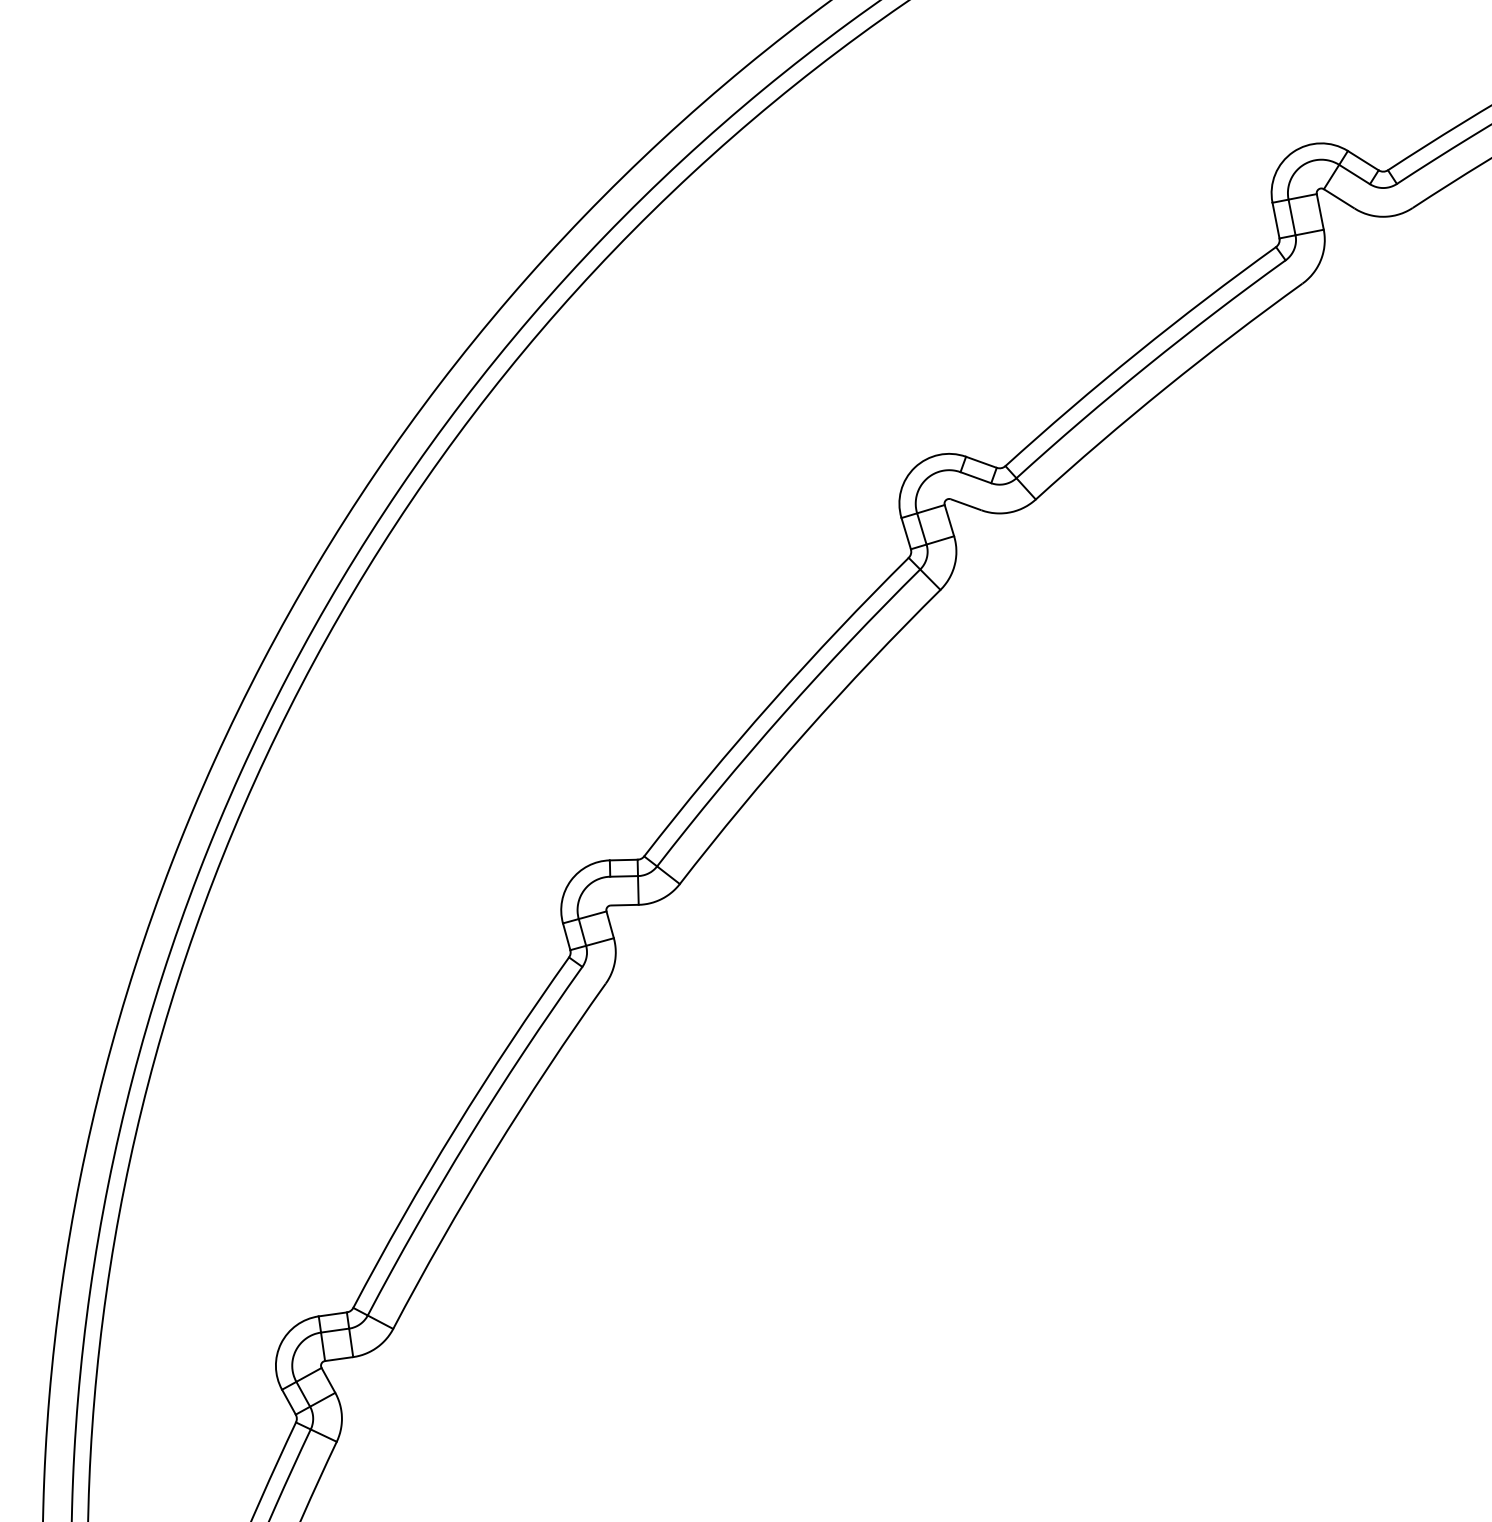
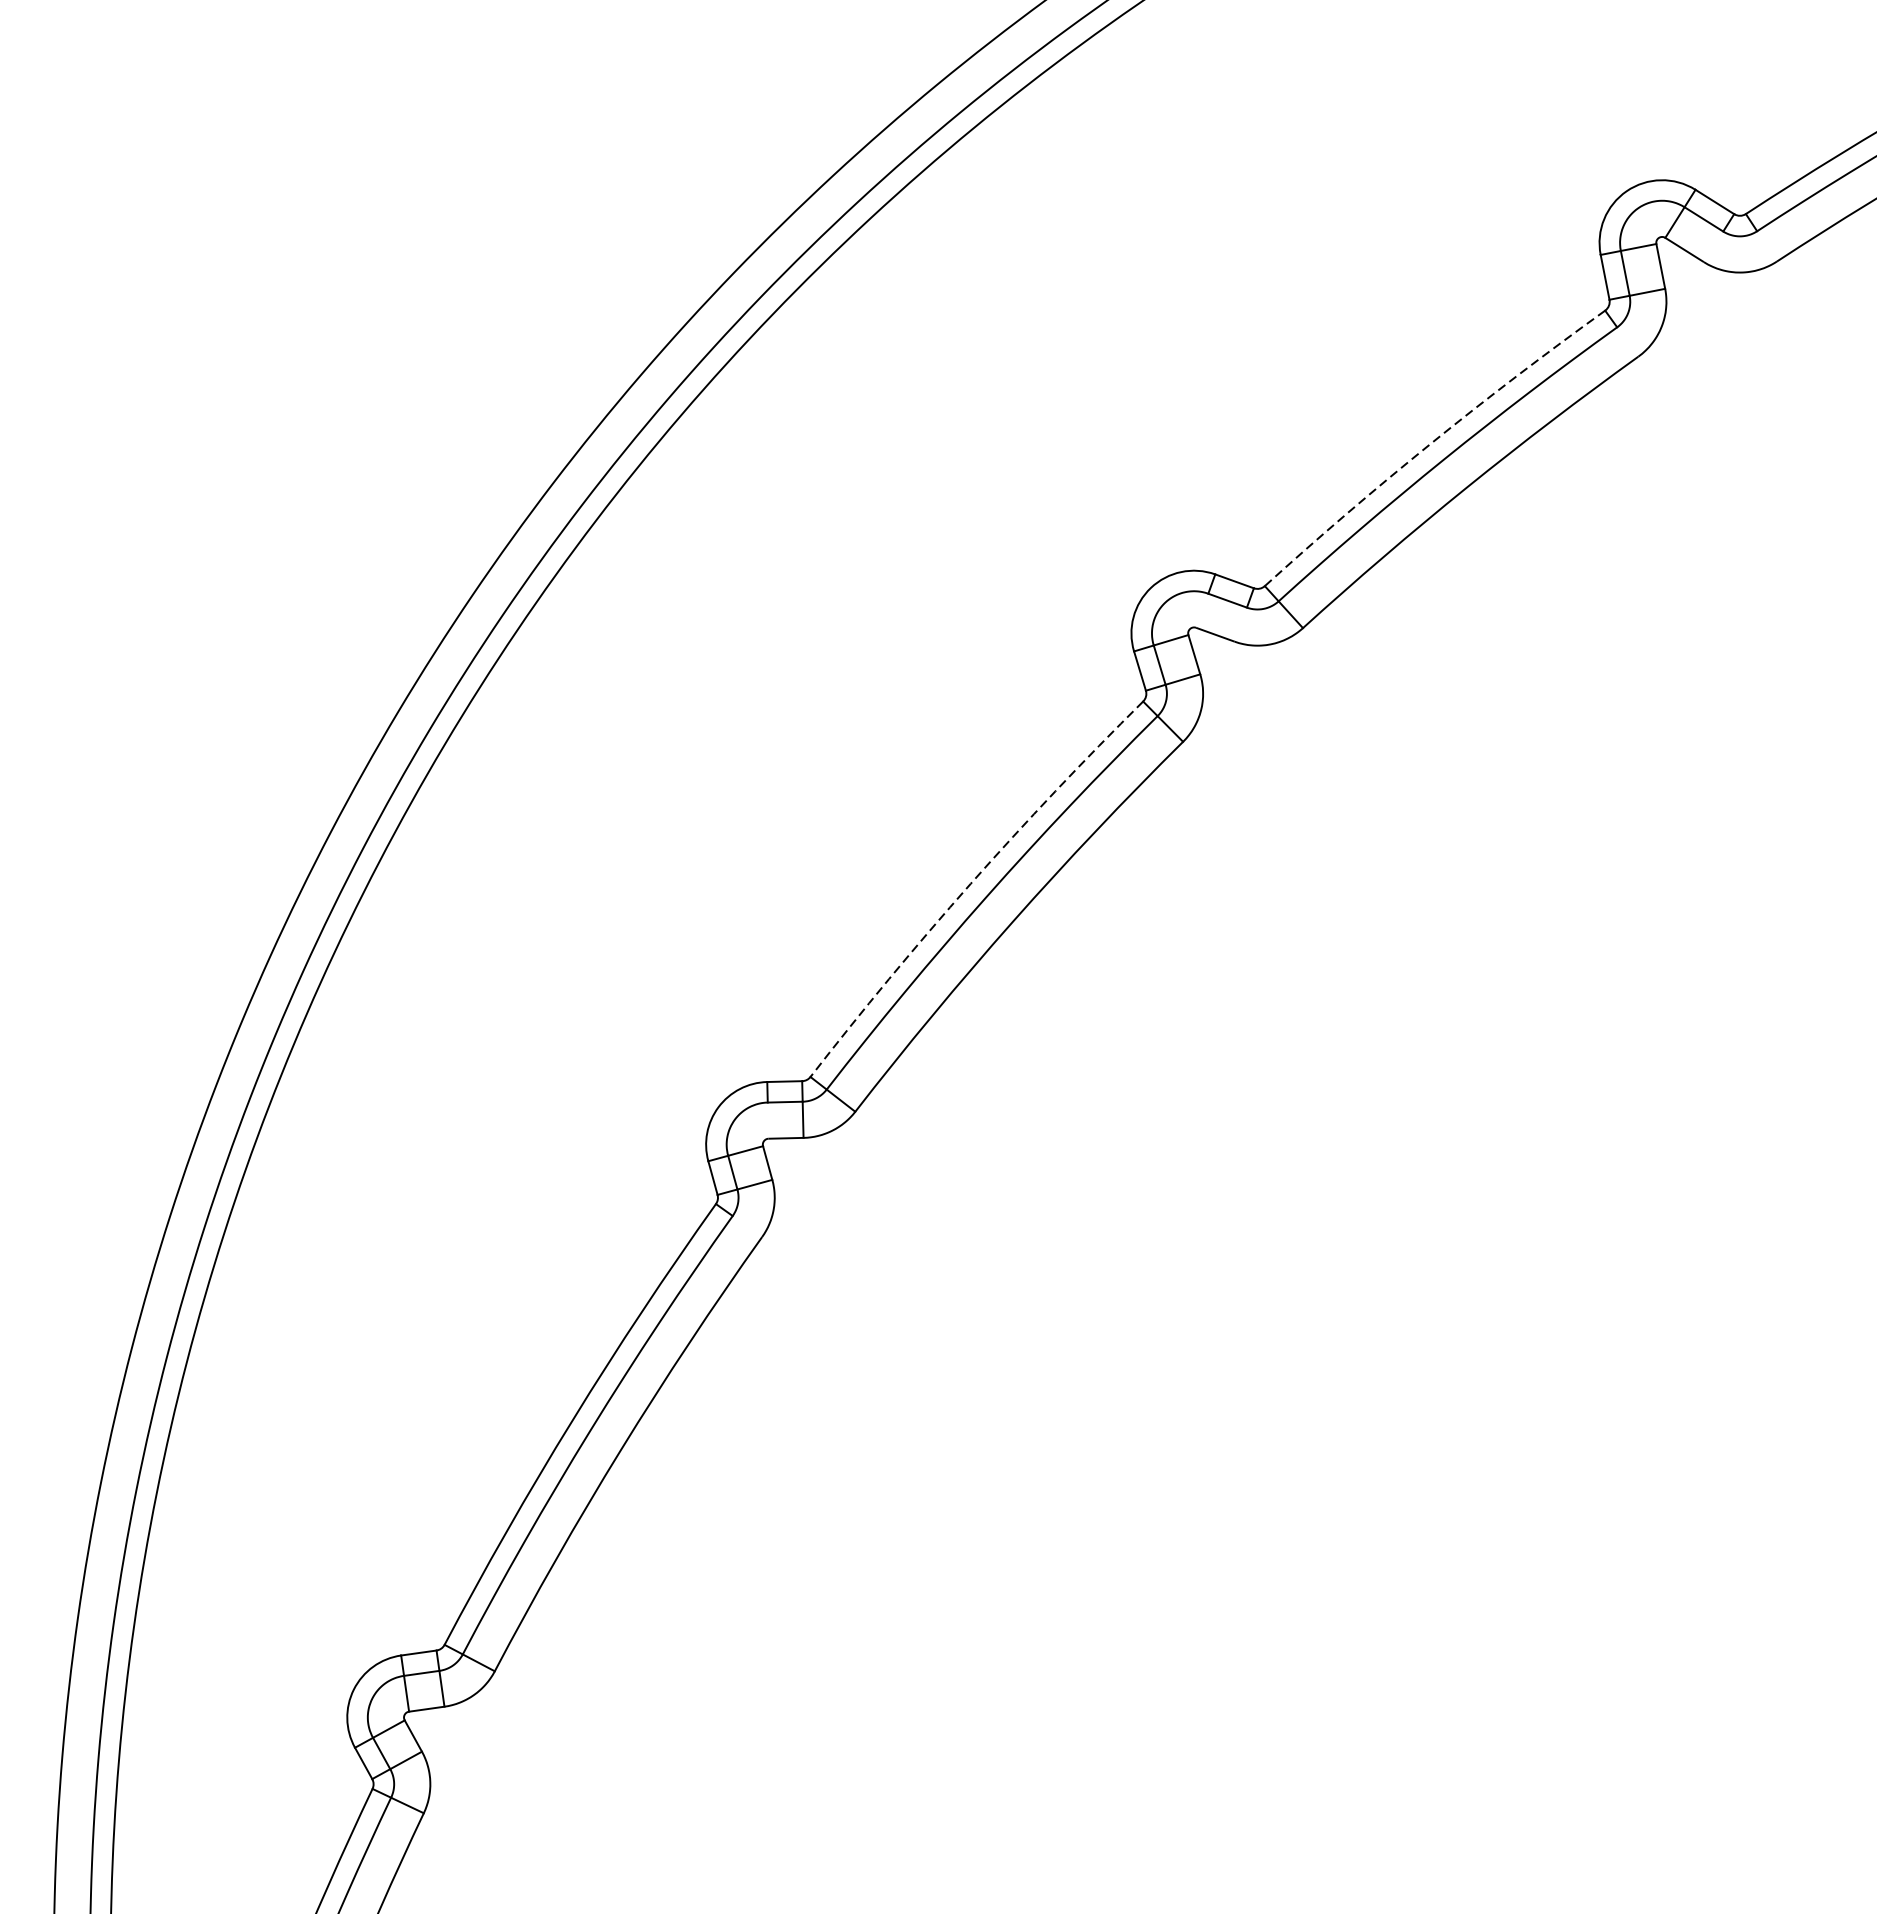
arc: (1137, 352) -> (1430, 443), solid -> dashed
arc: (771, 702) -> (970, 883), solid -> dashed

